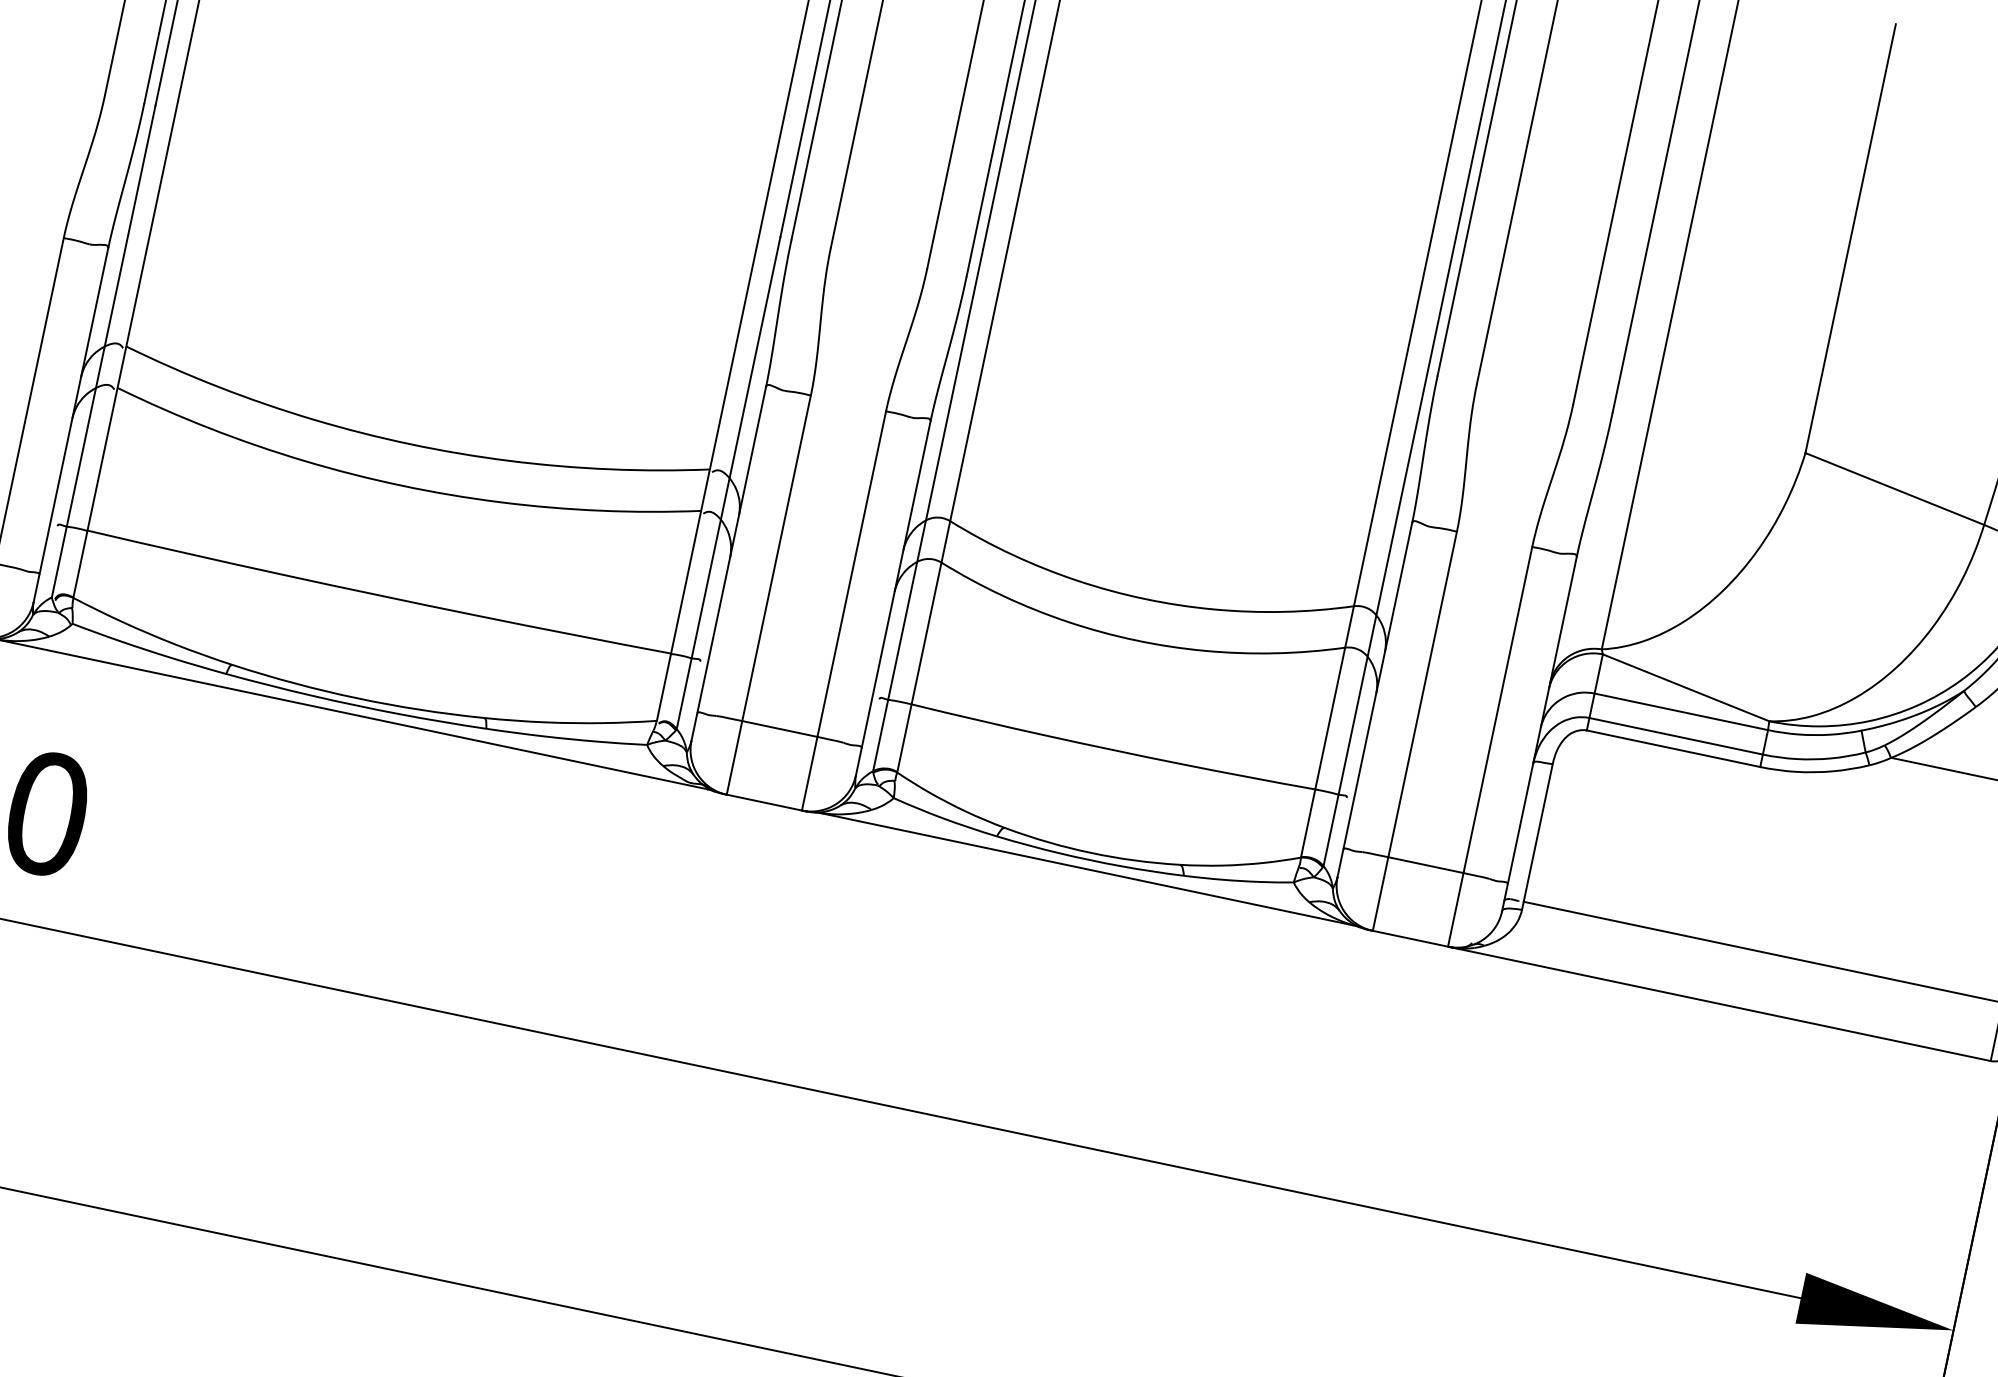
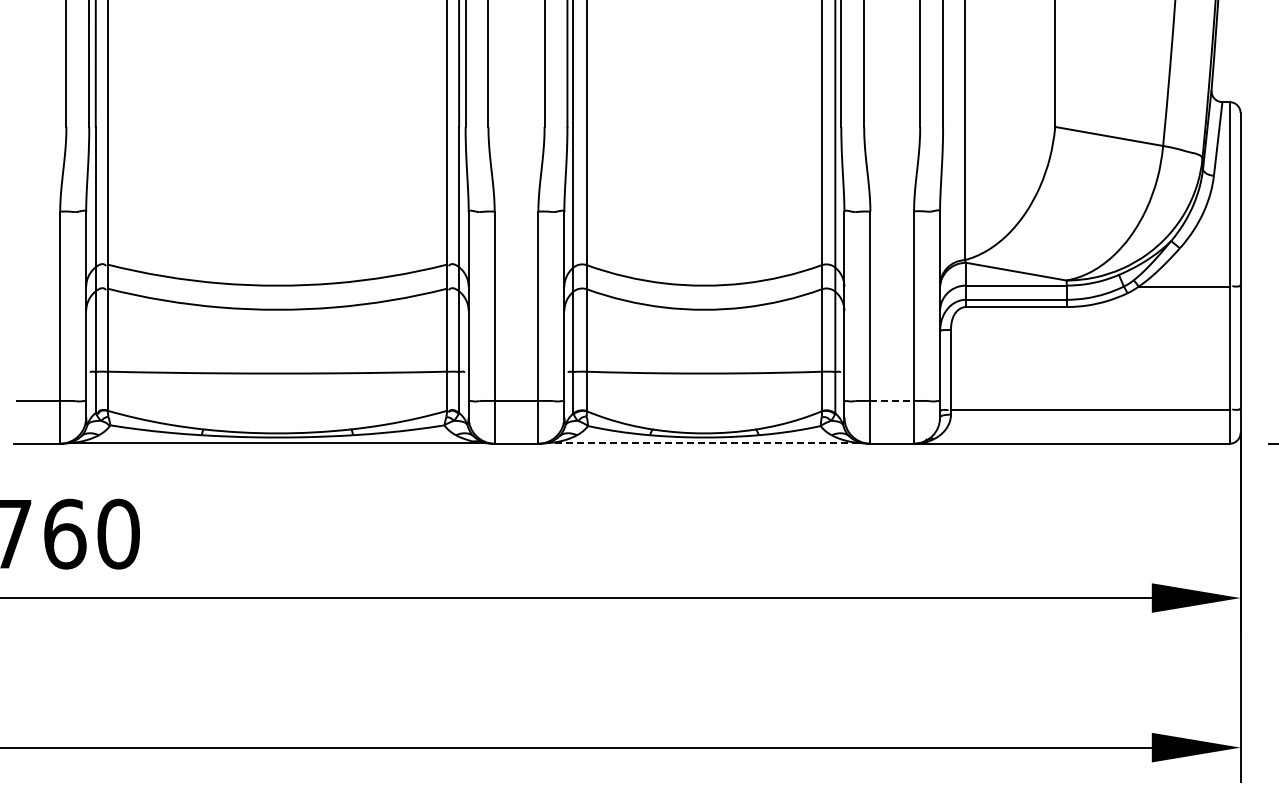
line: (1426, 864) -> (892, 400), solid -> dashed
line: (1086, 868) -> (703, 442), solid -> dashed

